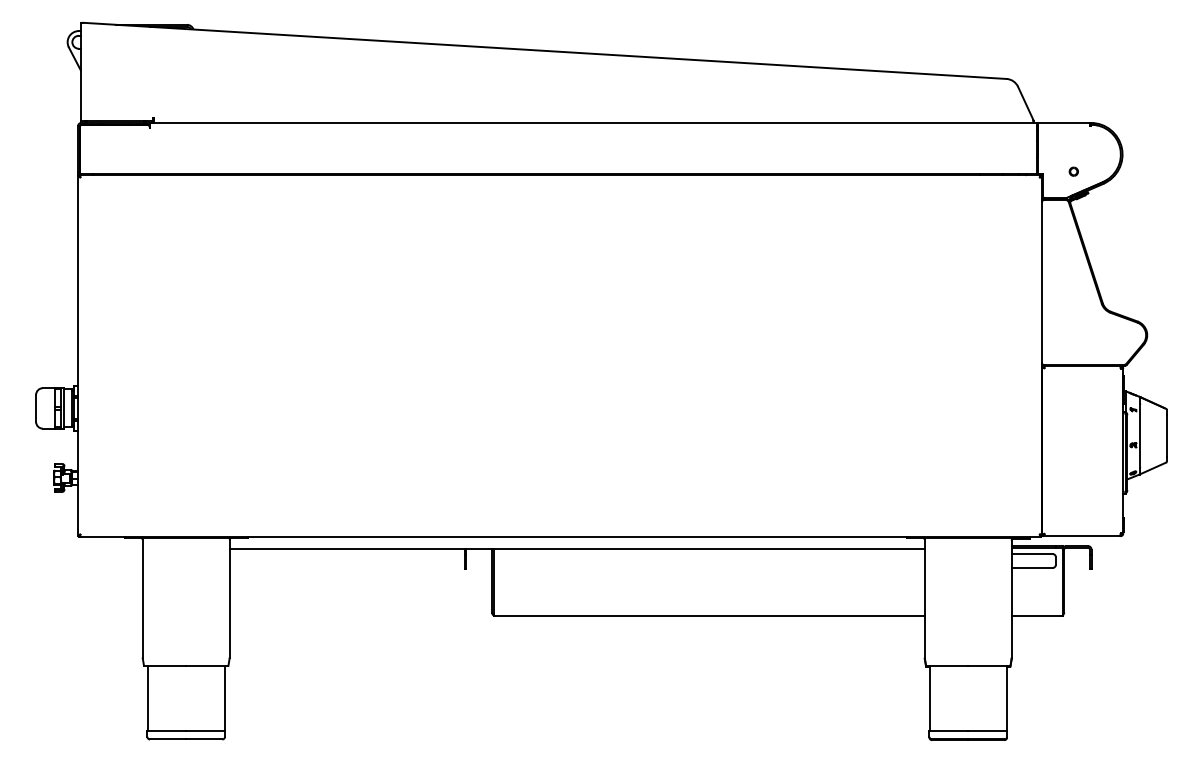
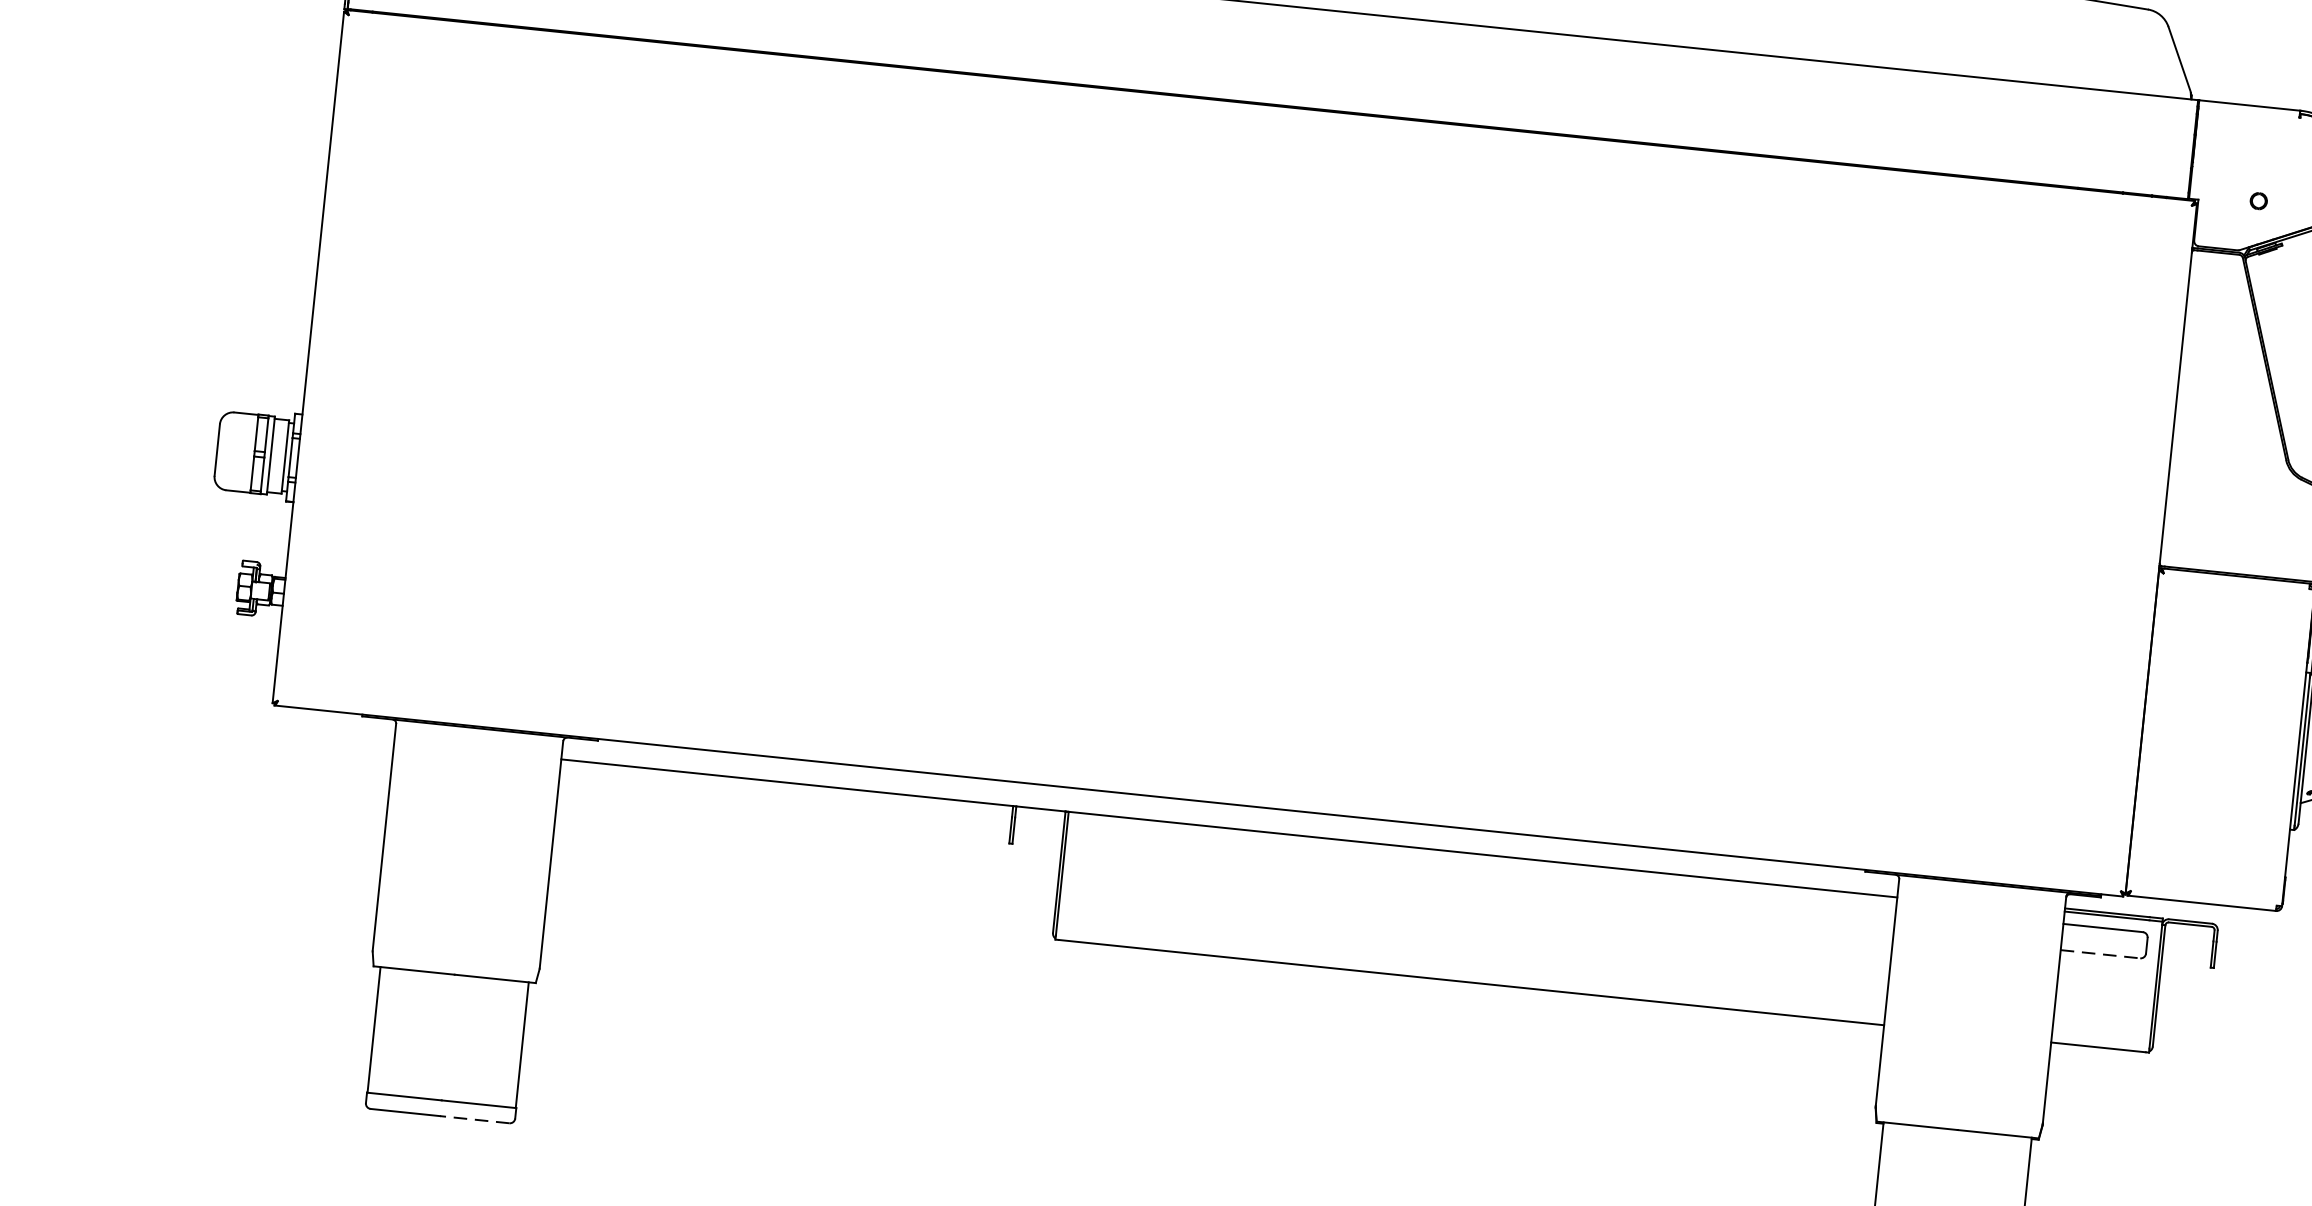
line: (1032, 567) -> (2100, 953), solid -> dashed
line: (203, 739) -> (473, 1119), solid -> dashed

